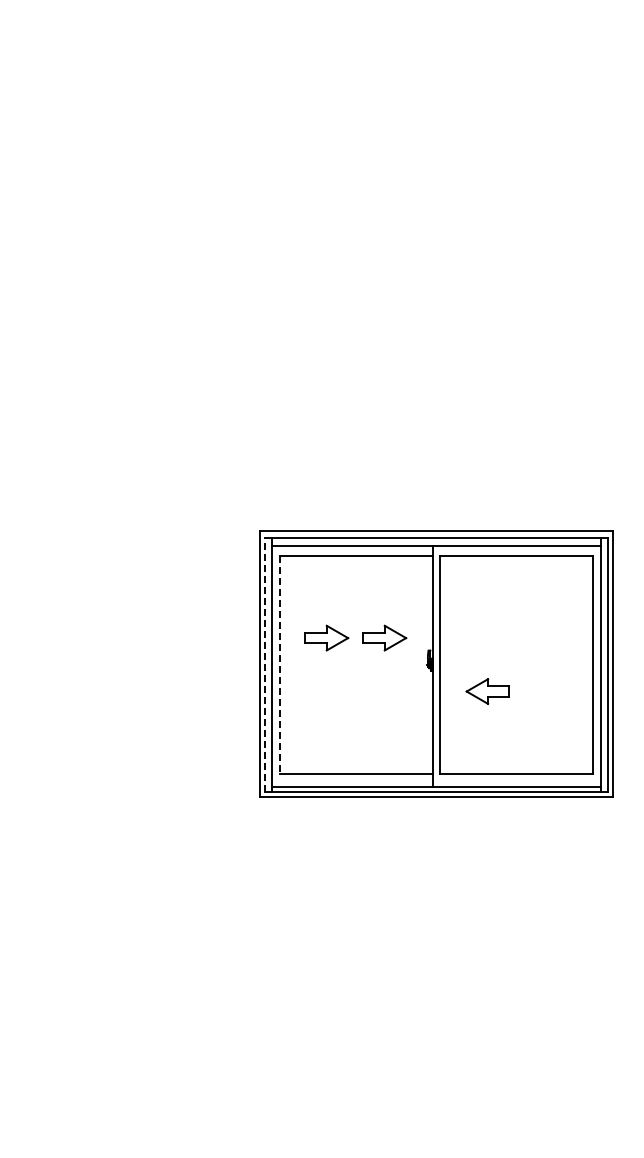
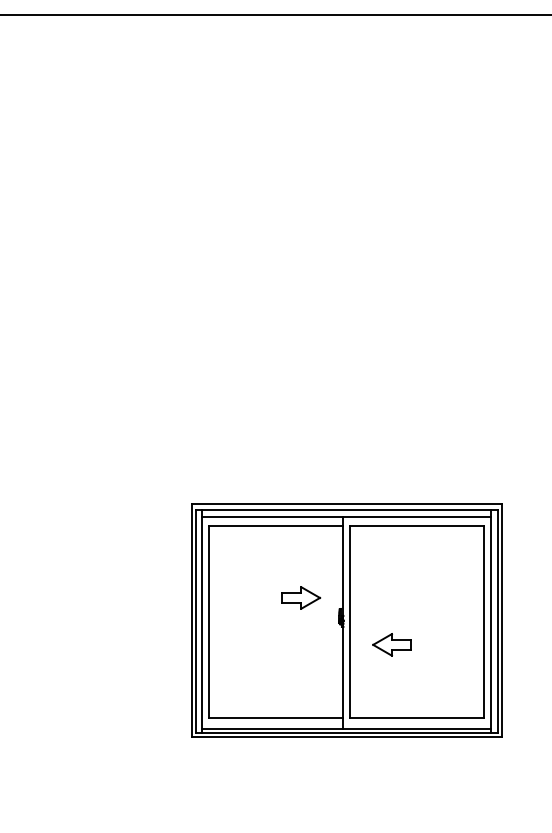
part: (326, 637) -> (250, 597), removed
line: (264, 664) -> (195, 621), dashed -> solid
line: (279, 665) -> (208, 622), dashed -> solid

